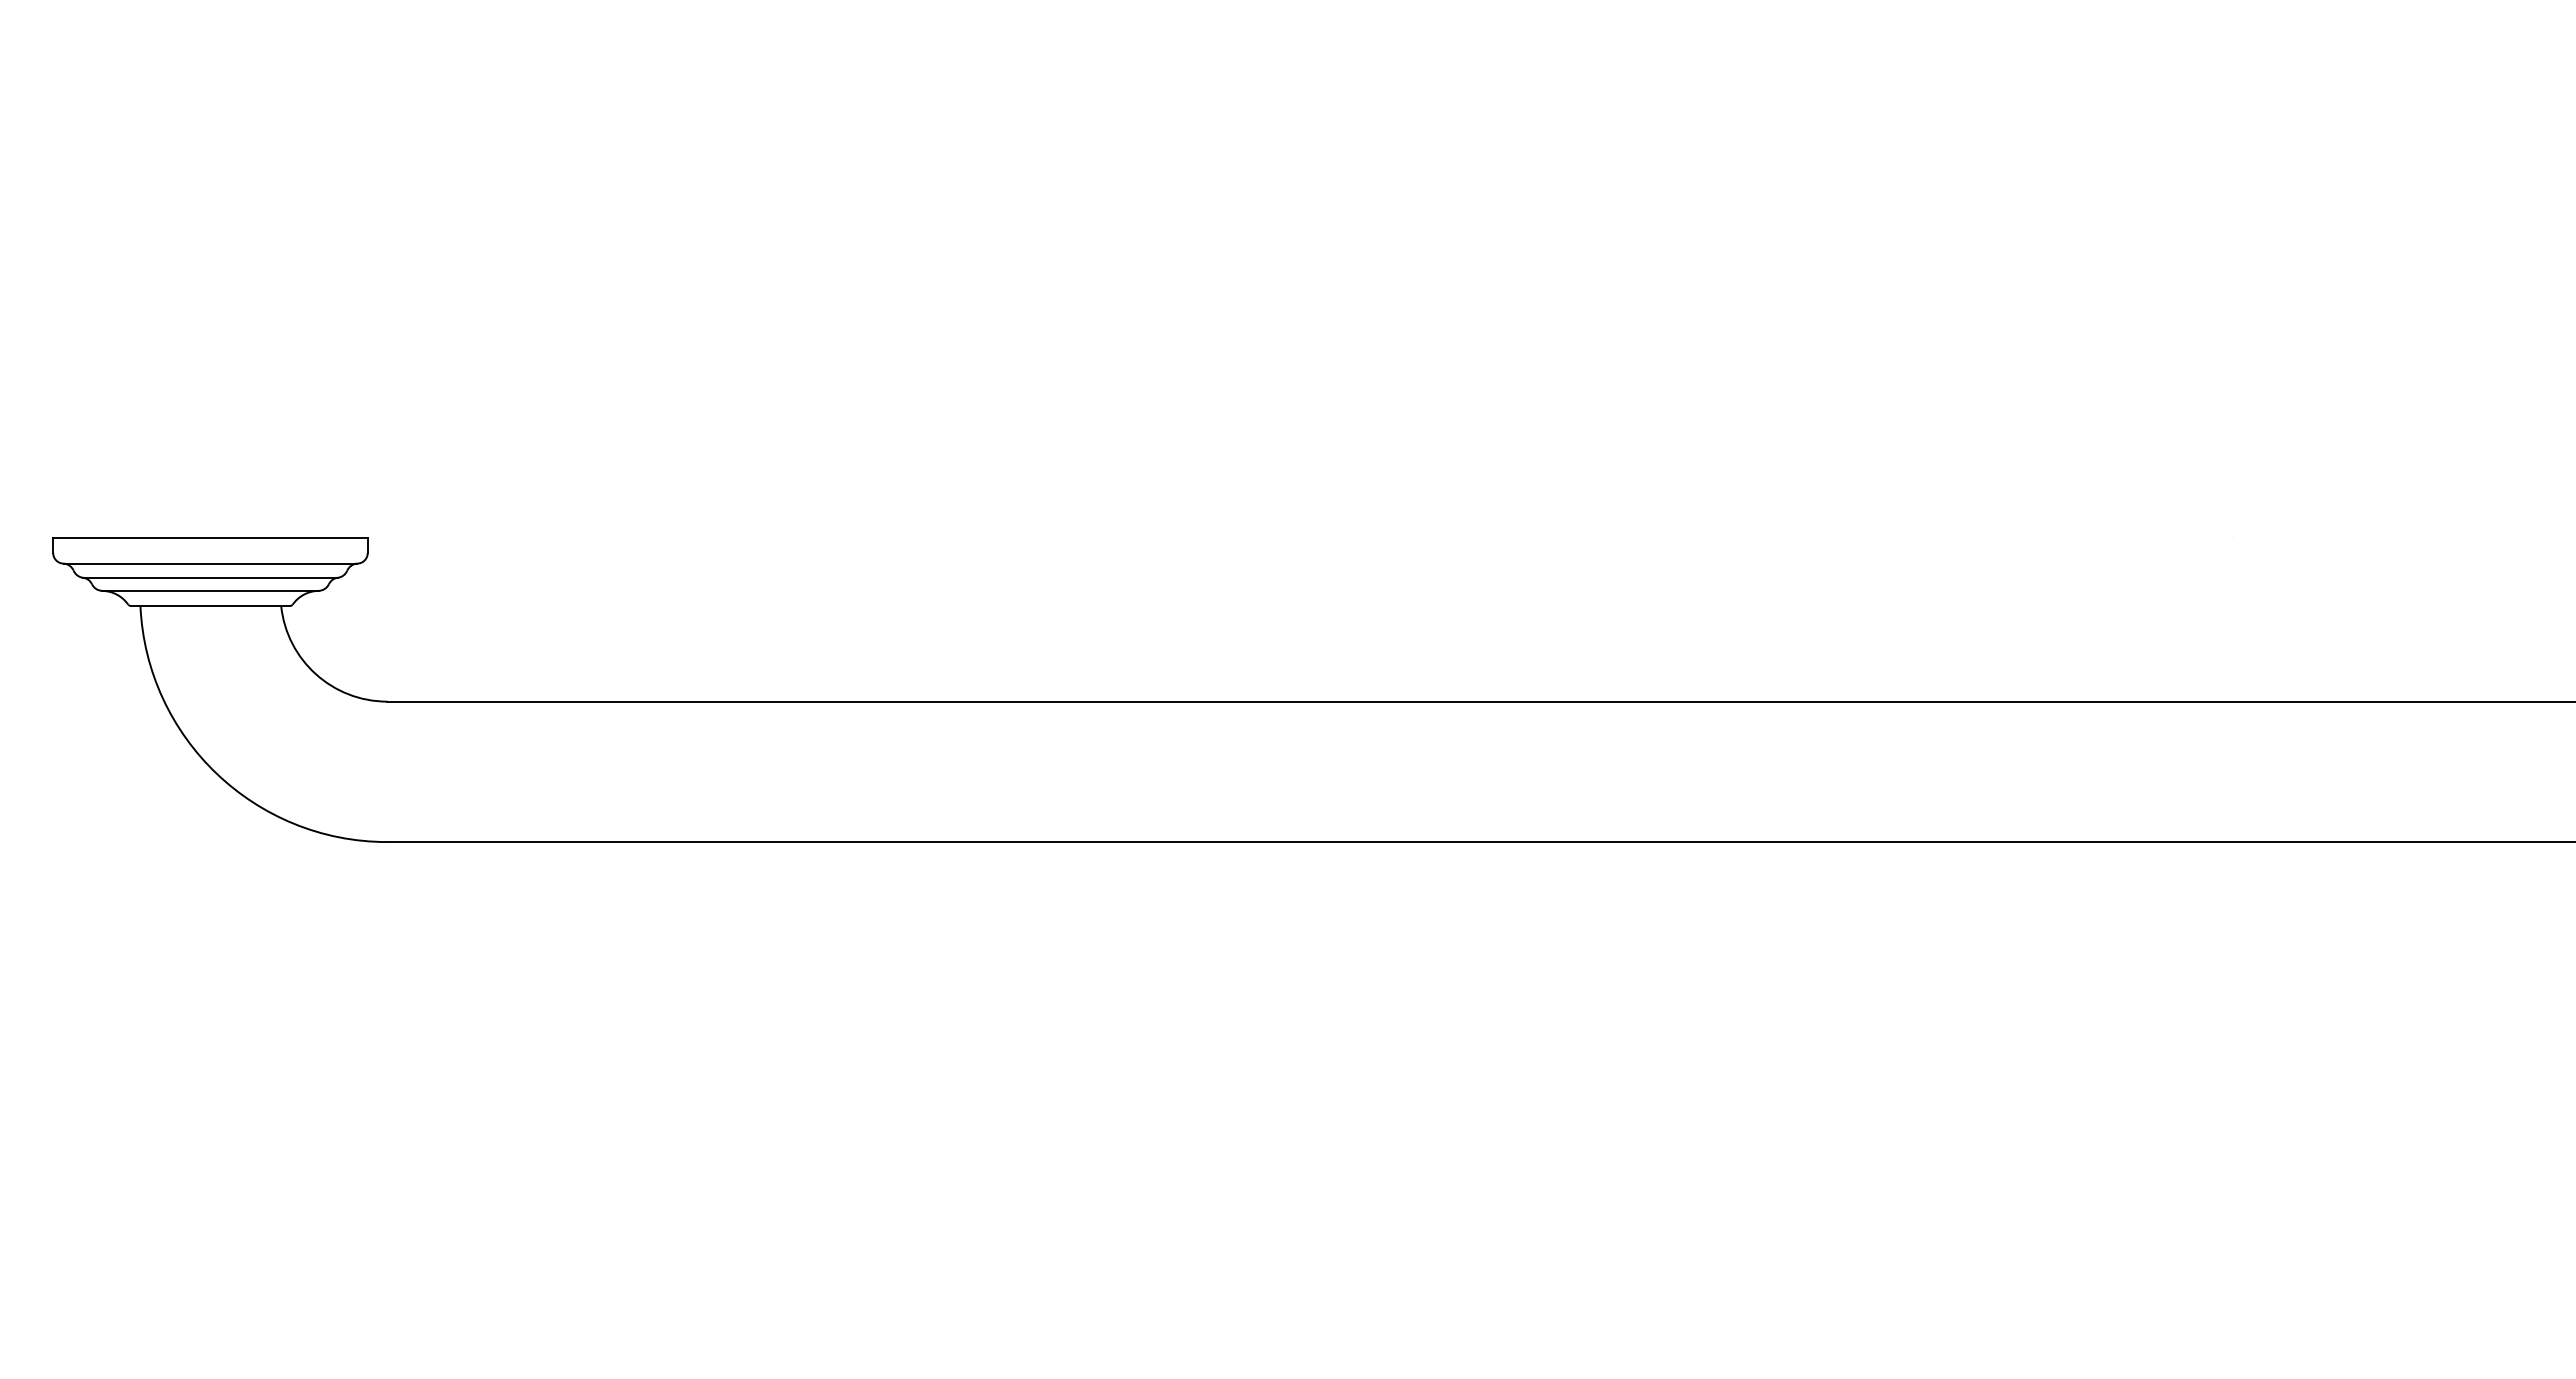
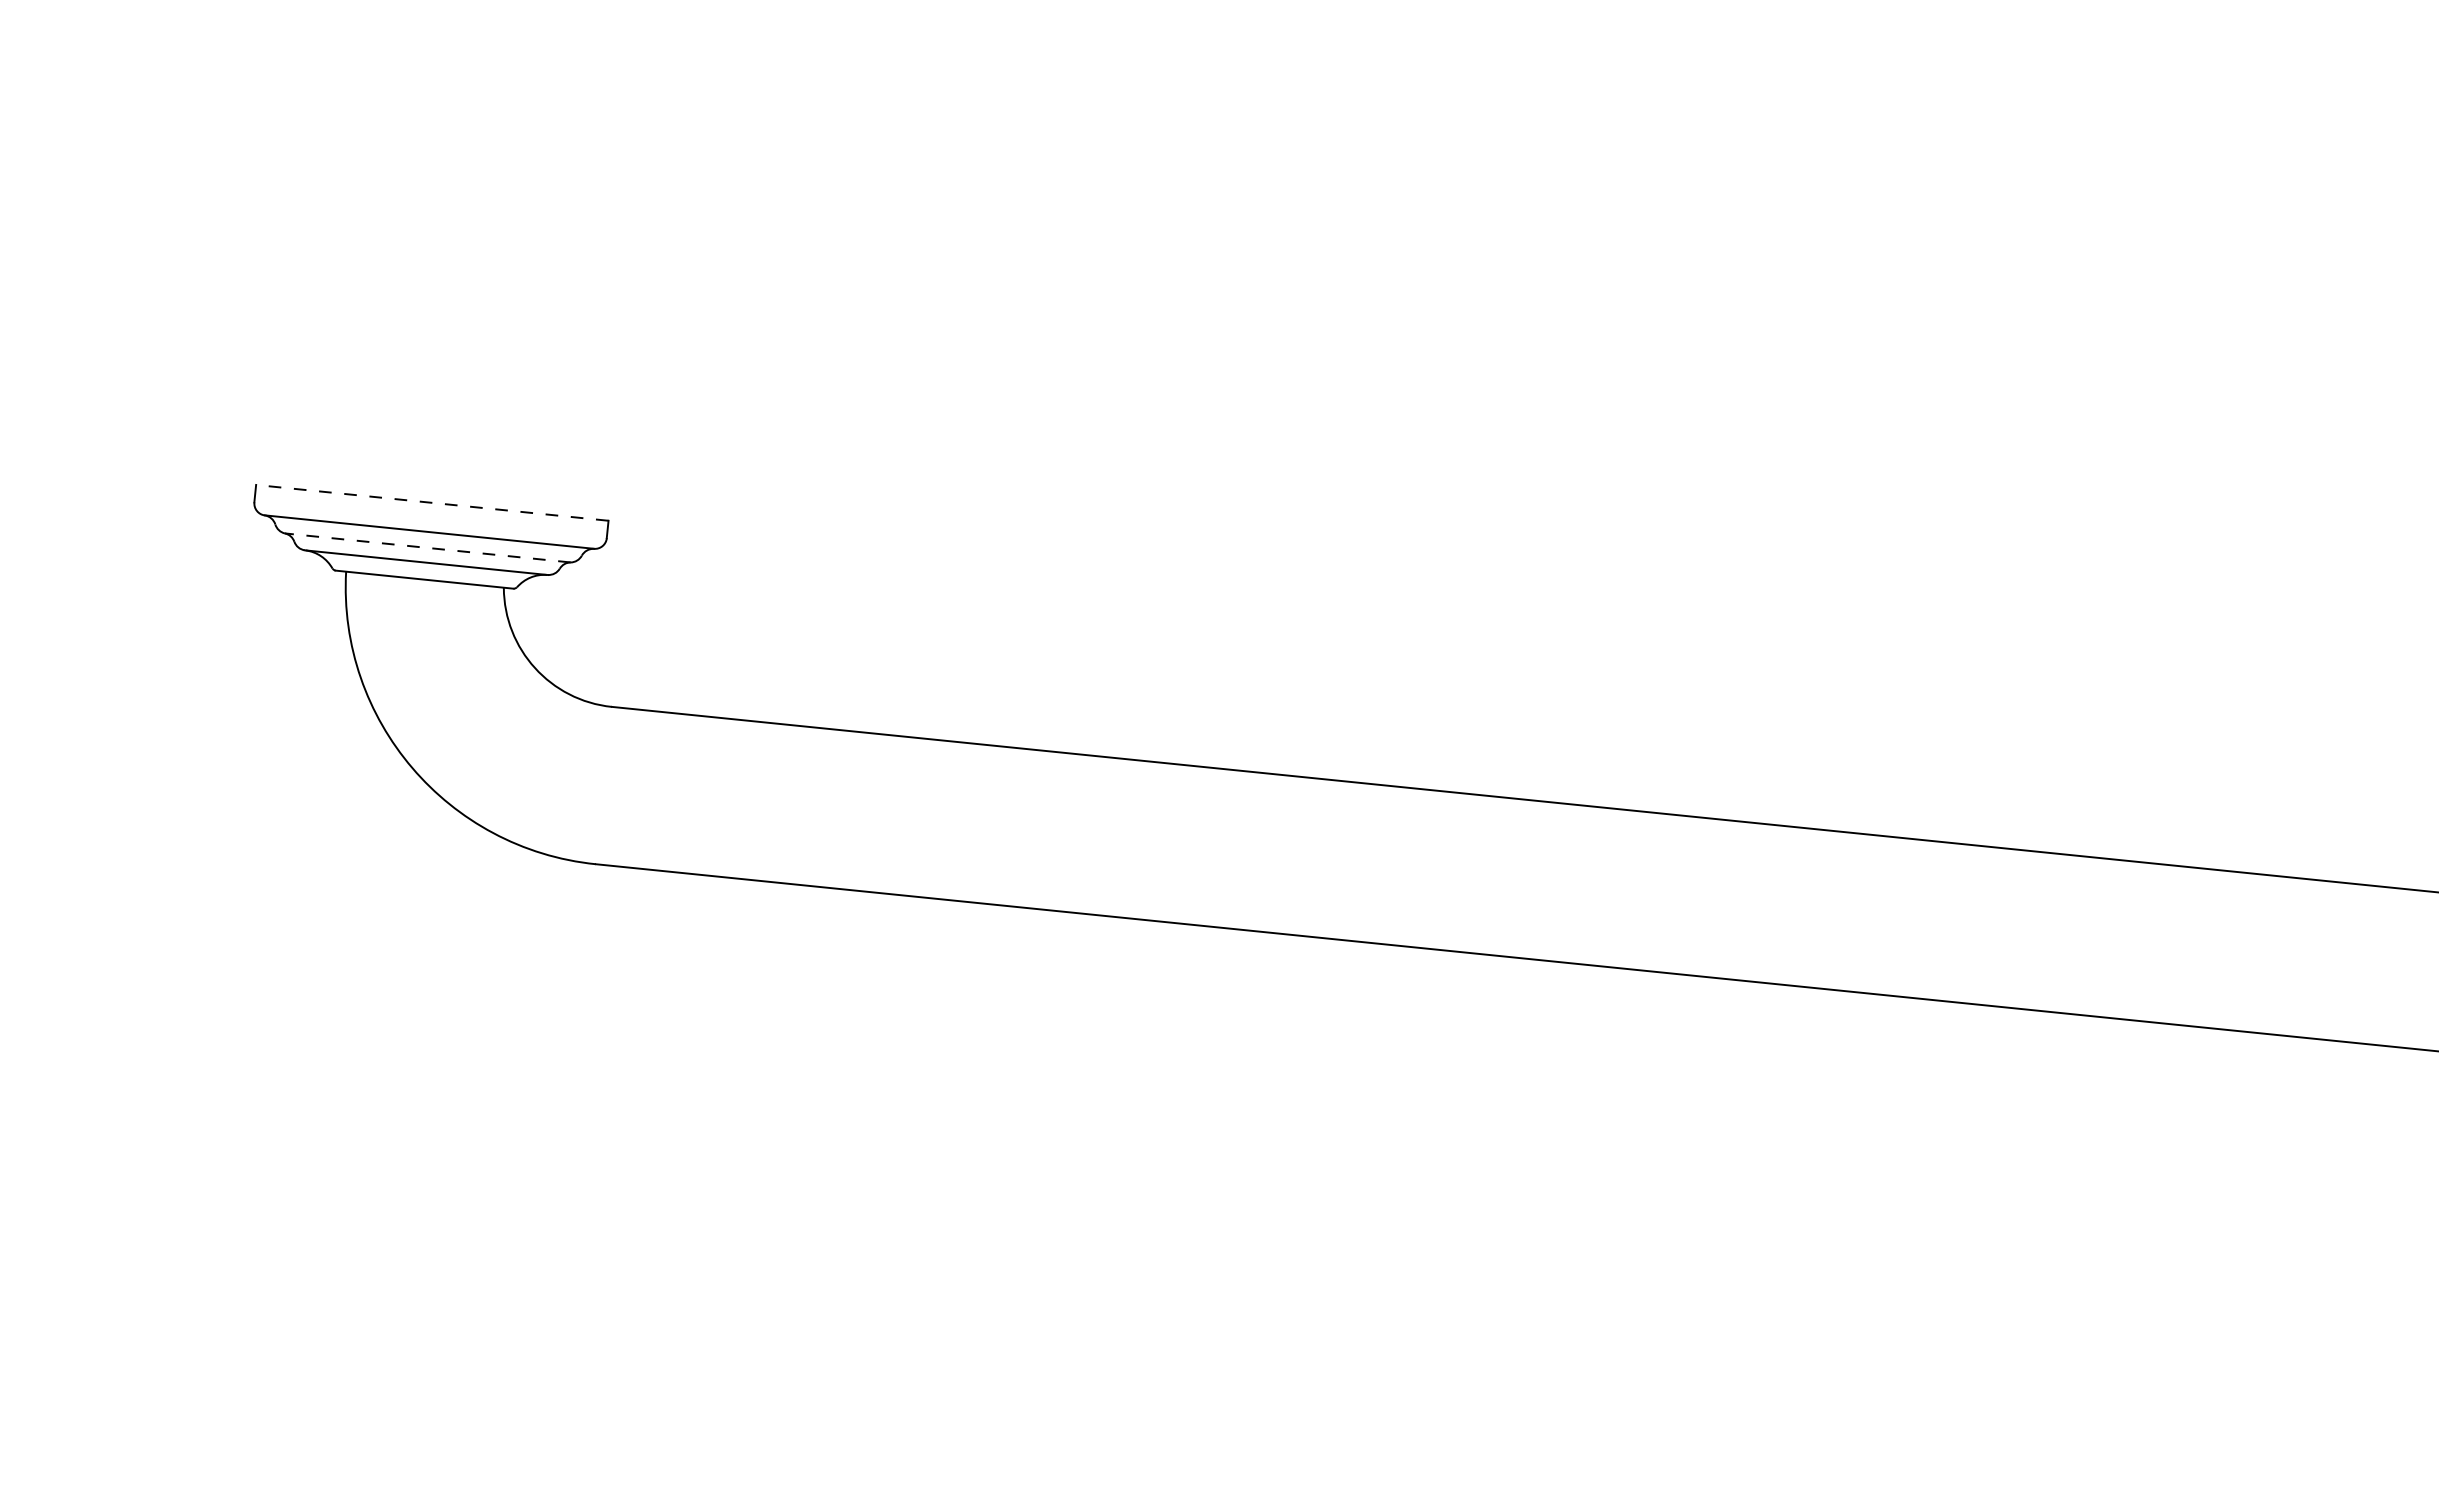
line: (209, 537) -> (431, 502), solid -> dashed
line: (210, 577) -> (427, 547), solid -> dashed

